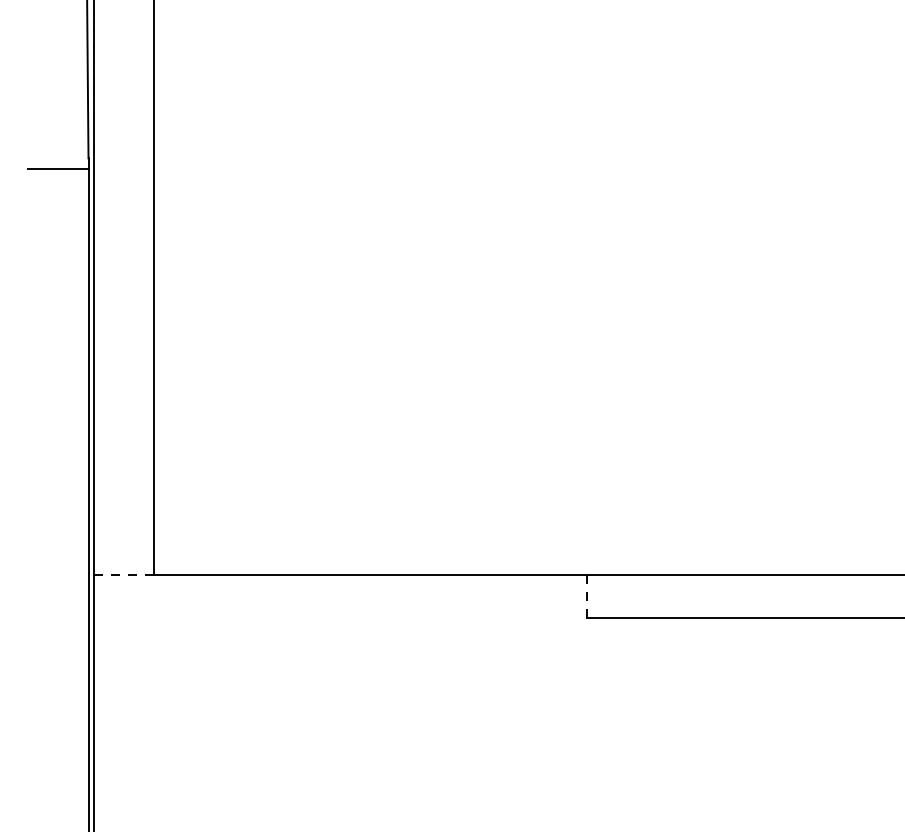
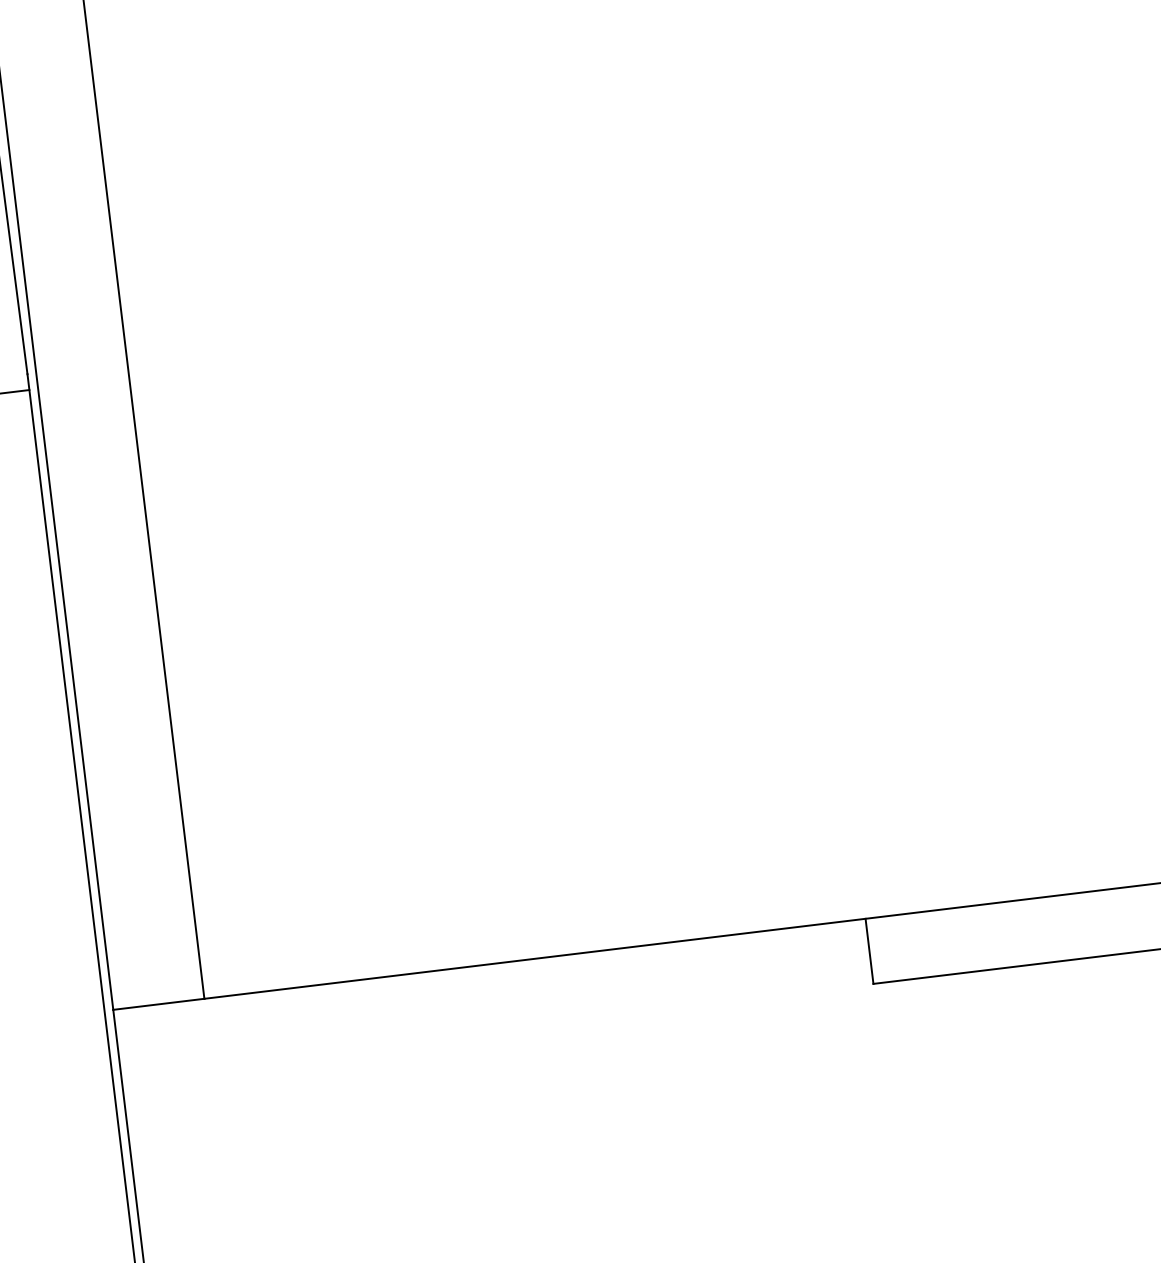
line: (124, 575) -> (159, 1004), dashed -> solid
line: (586, 596) -> (869, 951), dashed -> solid

